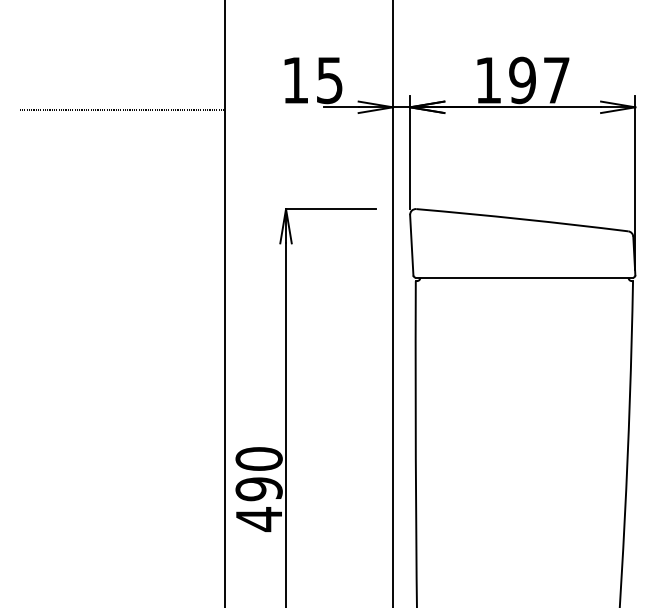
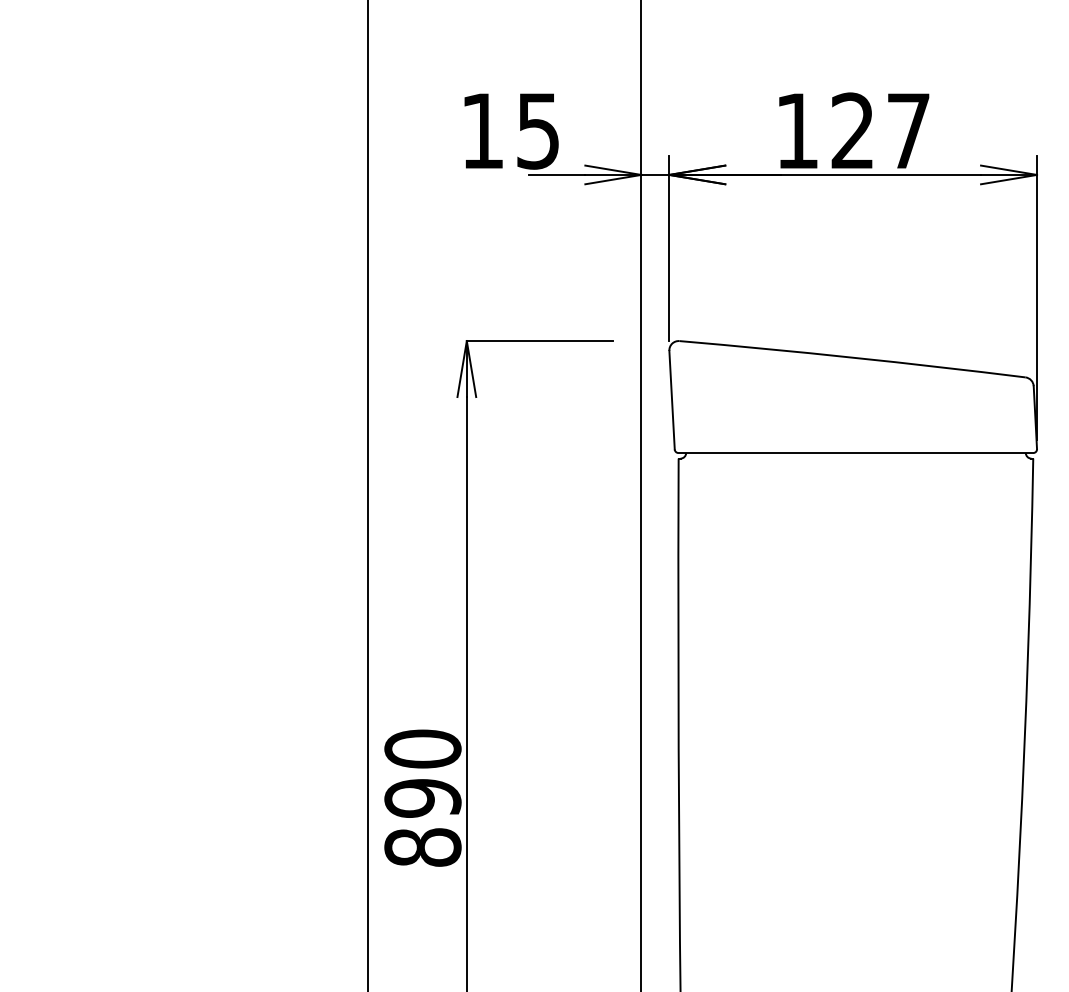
text: (522, 80) -> (852, 131), 197 -> 127
line: (122, 109) -> (199, 178), removed
text: (258, 519) -> (421, 847), 490 -> 890

